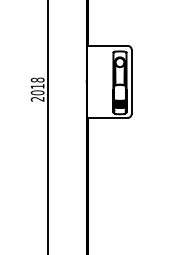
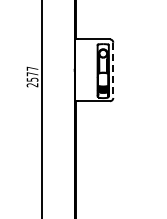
line: (131, 82) -> (113, 70), solid -> dashed
text: (37, 85) -> (32, 73), 2018 -> 2577

